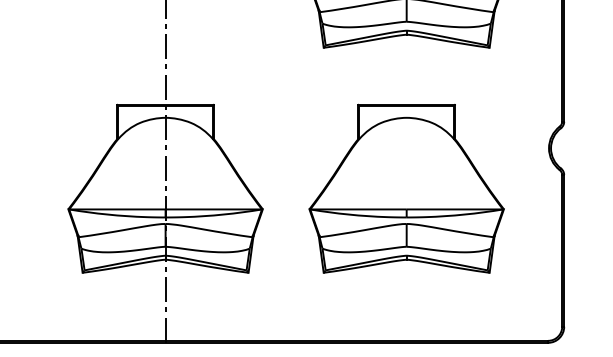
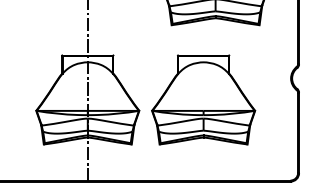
part: (406, 187) -> (203, 99), moved

